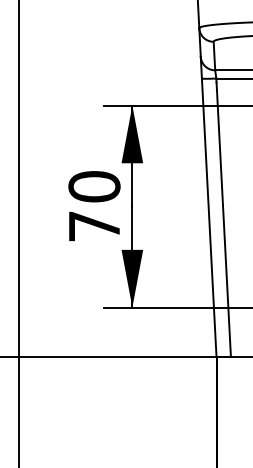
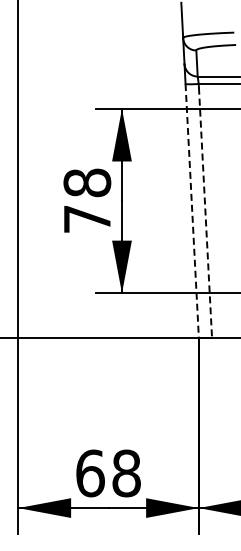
text: (94, 186) -> (87, 182), 70 -> 78
line: (209, 217) -> (192, 211), solid -> dashed
line: (223, 220) -> (205, 213), solid -> dashed

